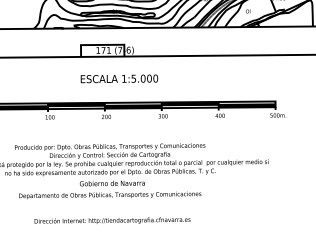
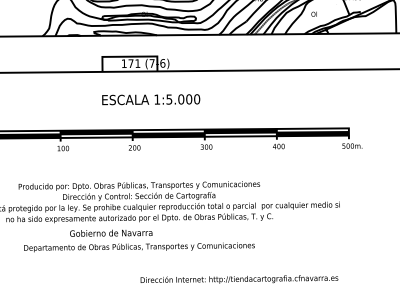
text: (112, 182) -> (111, 232), moved
text: (112, 220) -> (239, 279), moved

